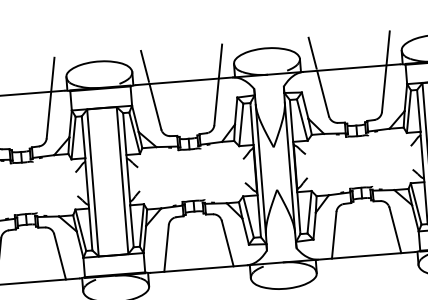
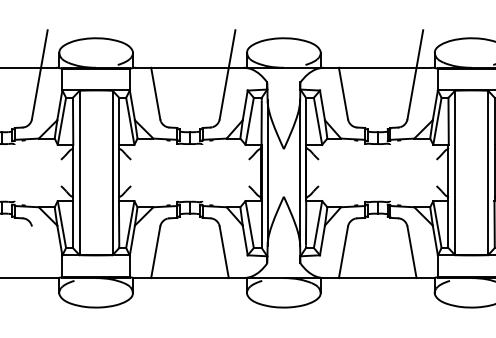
line: (312, 52) -> (335, 47), removed
line: (144, 66) -> (147, 47), removed
line: (60, 257) -> (36, 252), removed

